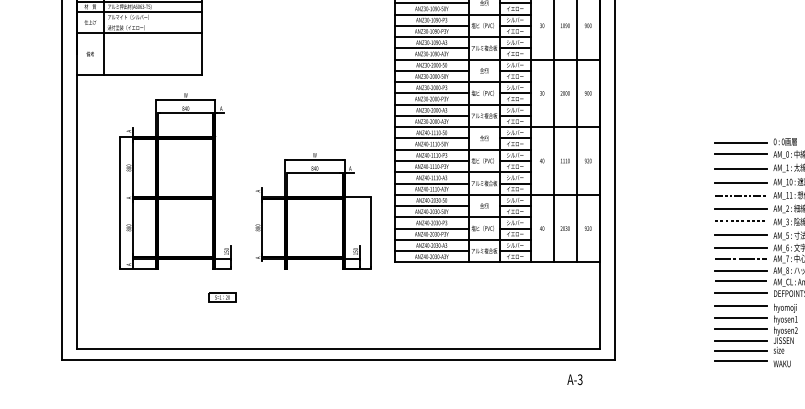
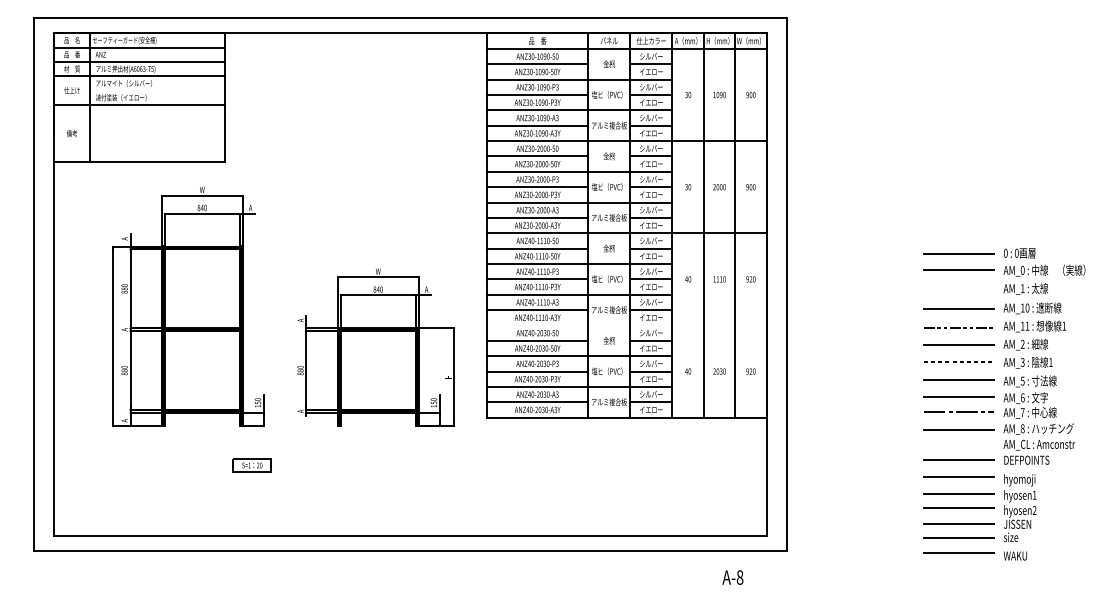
line: (740, 168) -> (958, 289), removed
line: (496, 194) -> (626, 325), removed
line: (740, 281) -> (958, 443), removed
text: (579, 379) -> (739, 577), A-3 -> A-8

